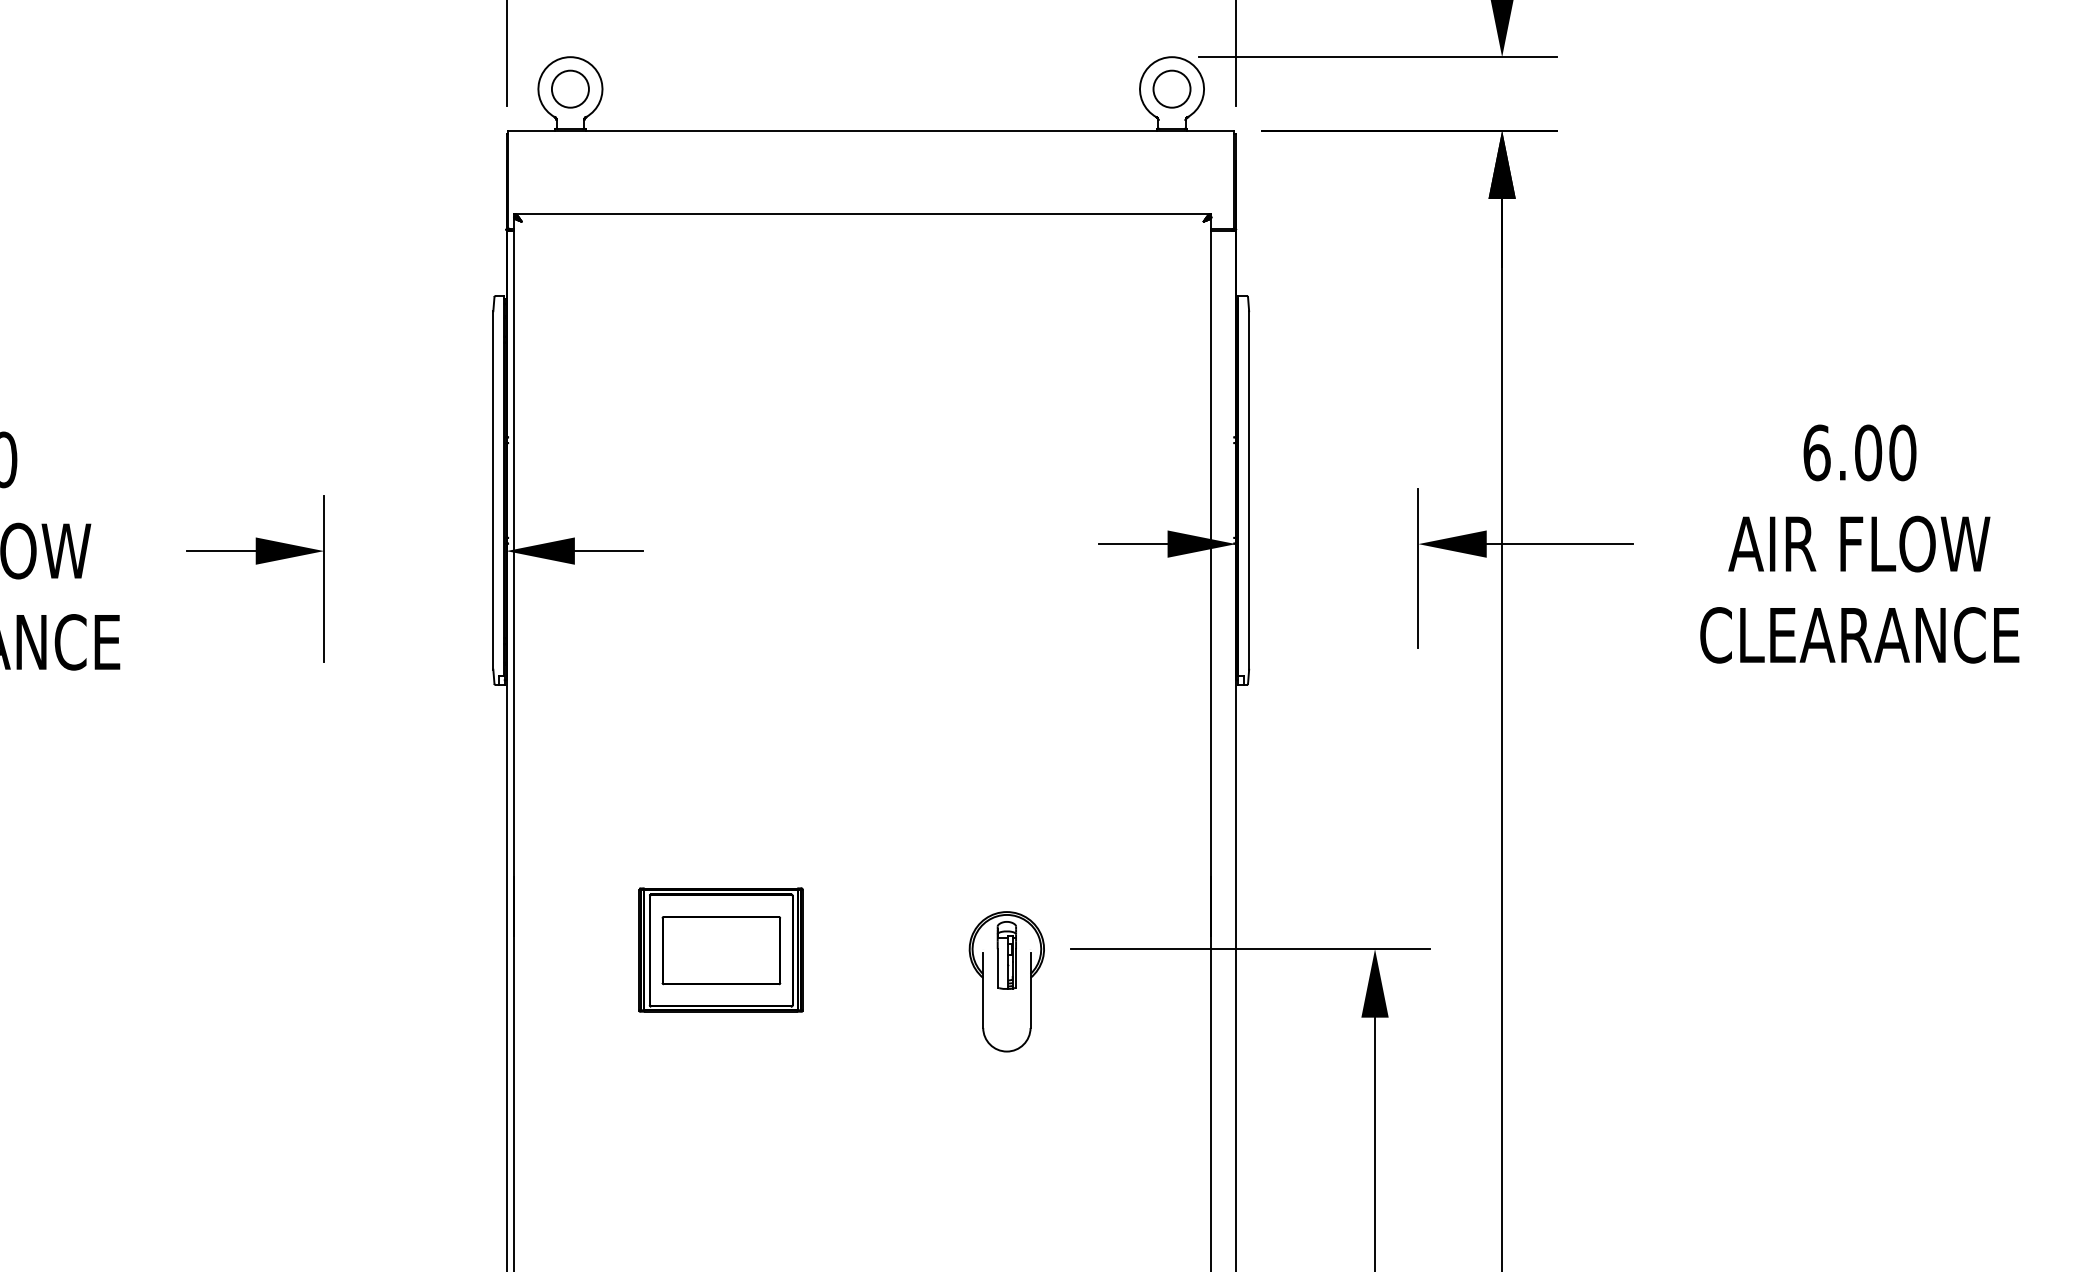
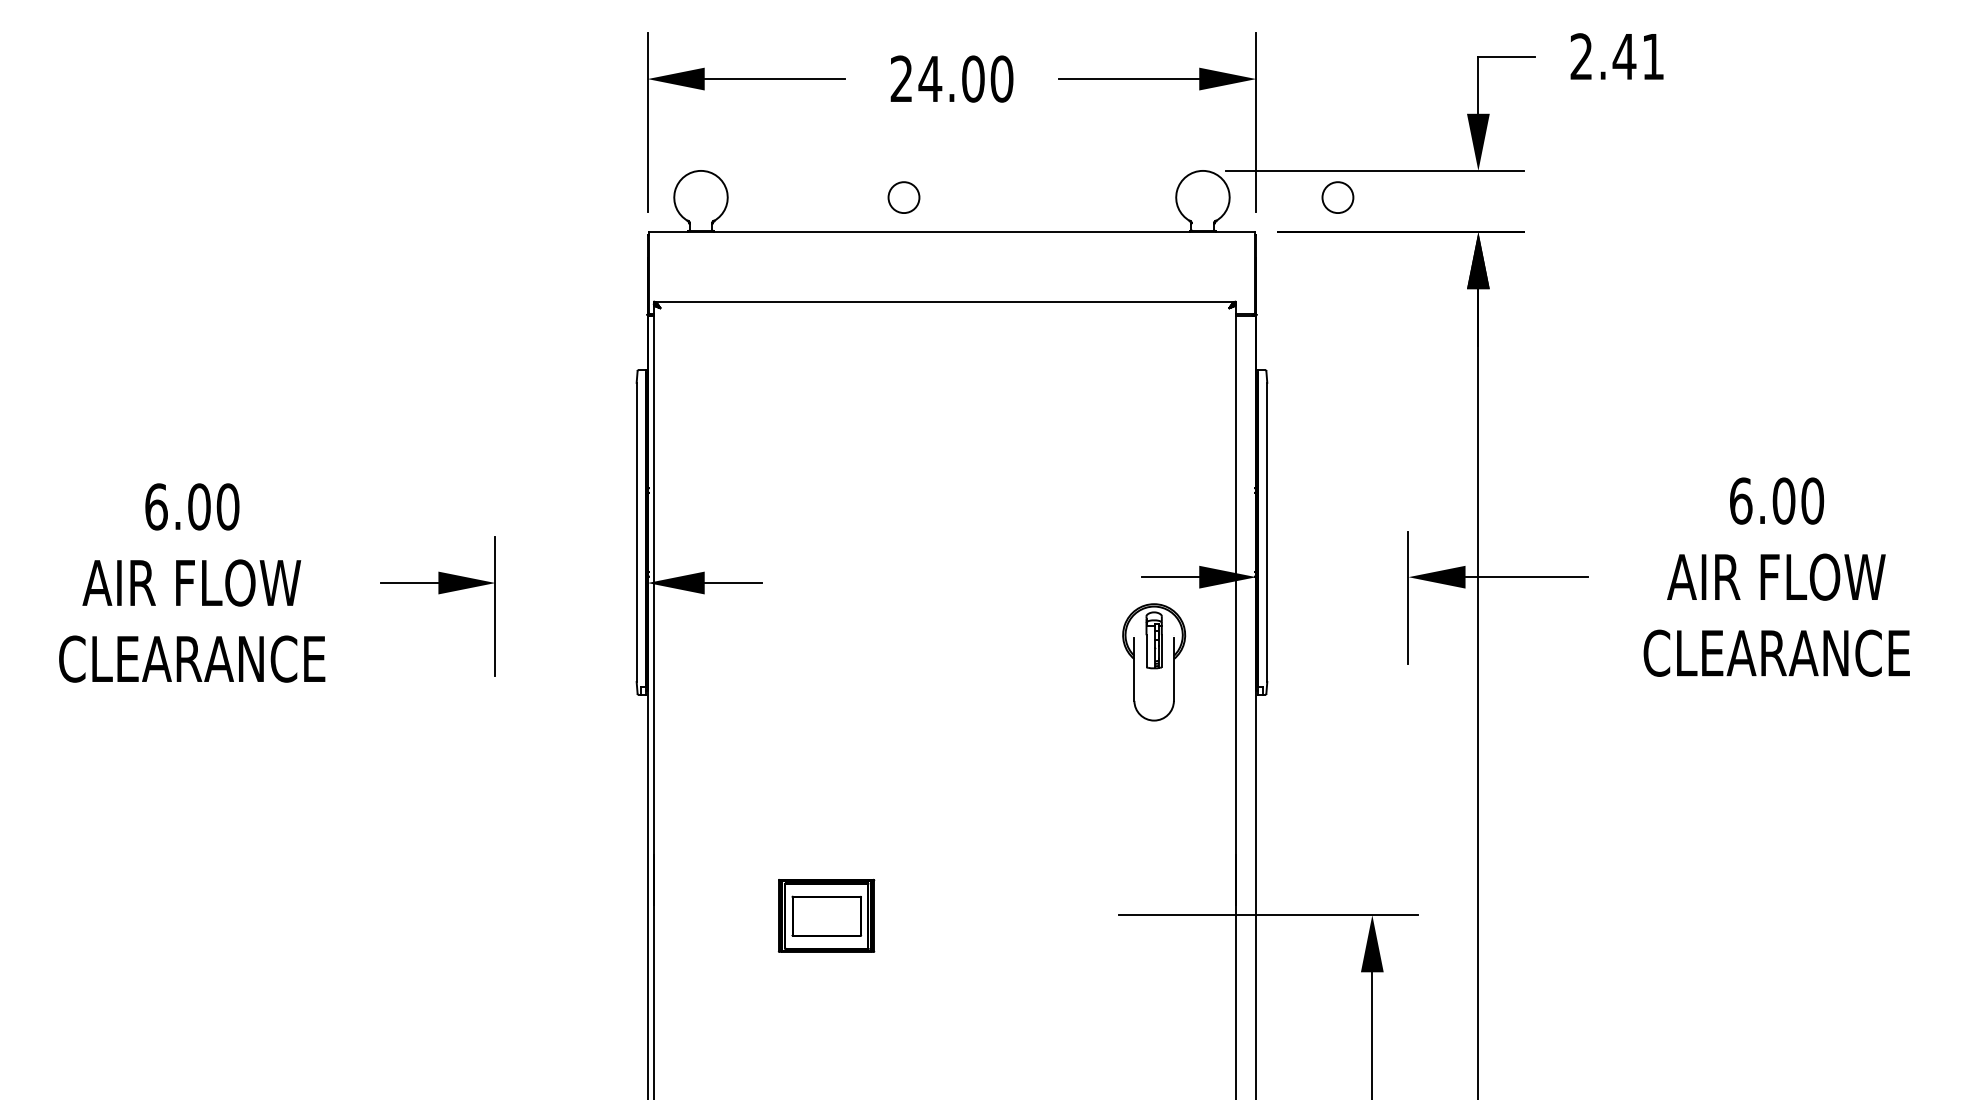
circle: (569, 89) -> (903, 197), moved
circle: (1171, 89) -> (1337, 197), moved
part: (720, 949) -> (826, 915), size x0.7
part: (1007, 981) -> (1154, 662), moved

